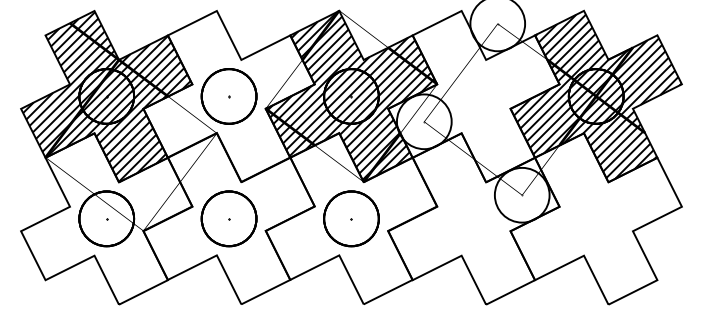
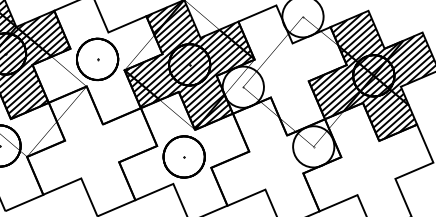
part: (228, 218) -> (91, 151), removed

